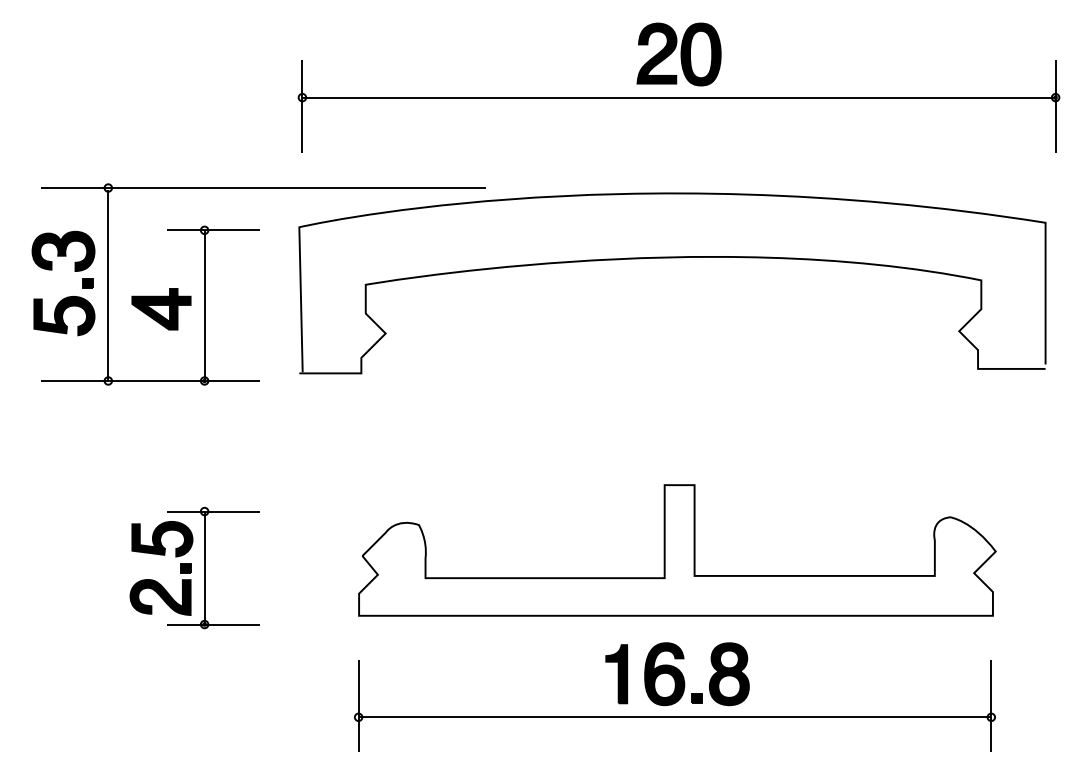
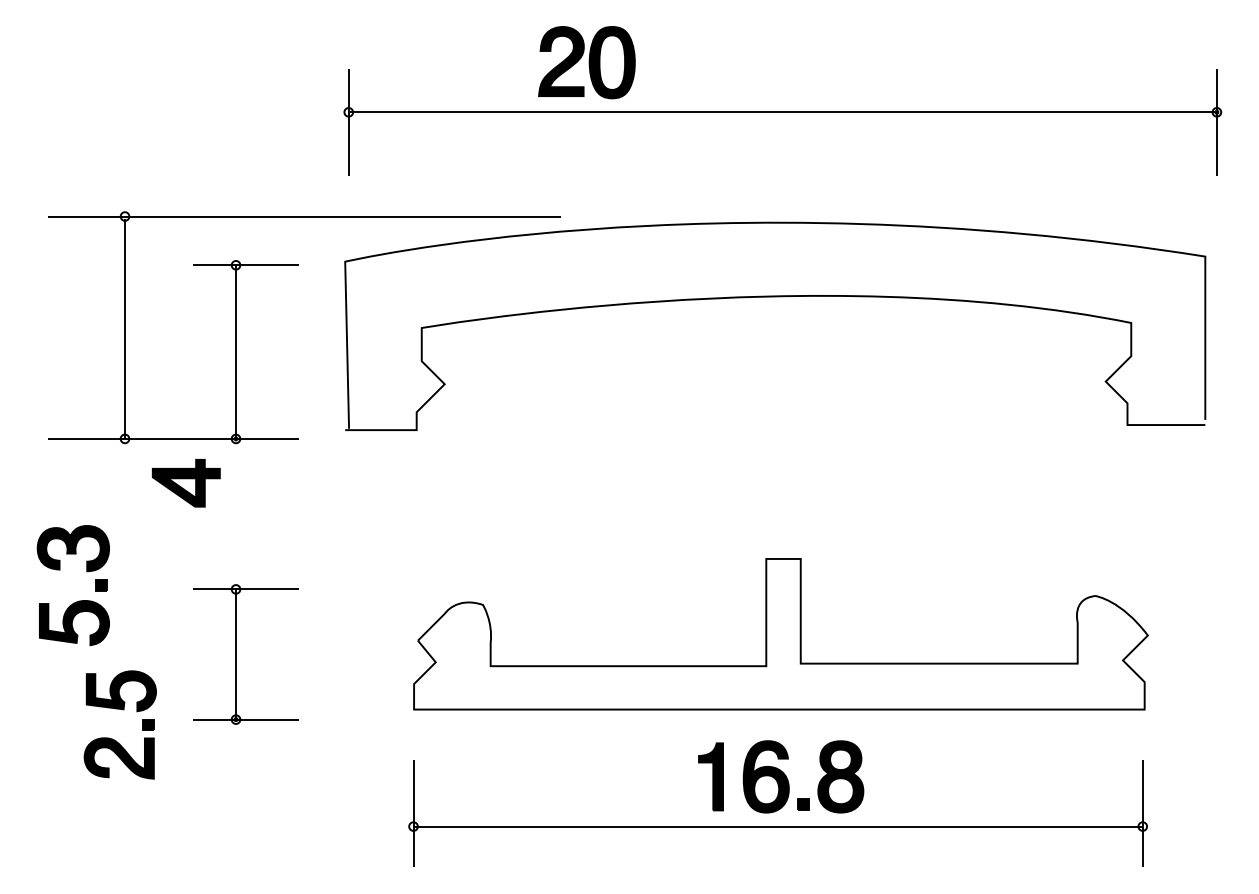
part: (678, 54) -> (586, 62), moved
part: (67, 296) -> (78, 600), moved
part: (160, 309) -> (185, 483), moved
part: (164, 555) -> (123, 710), moved

